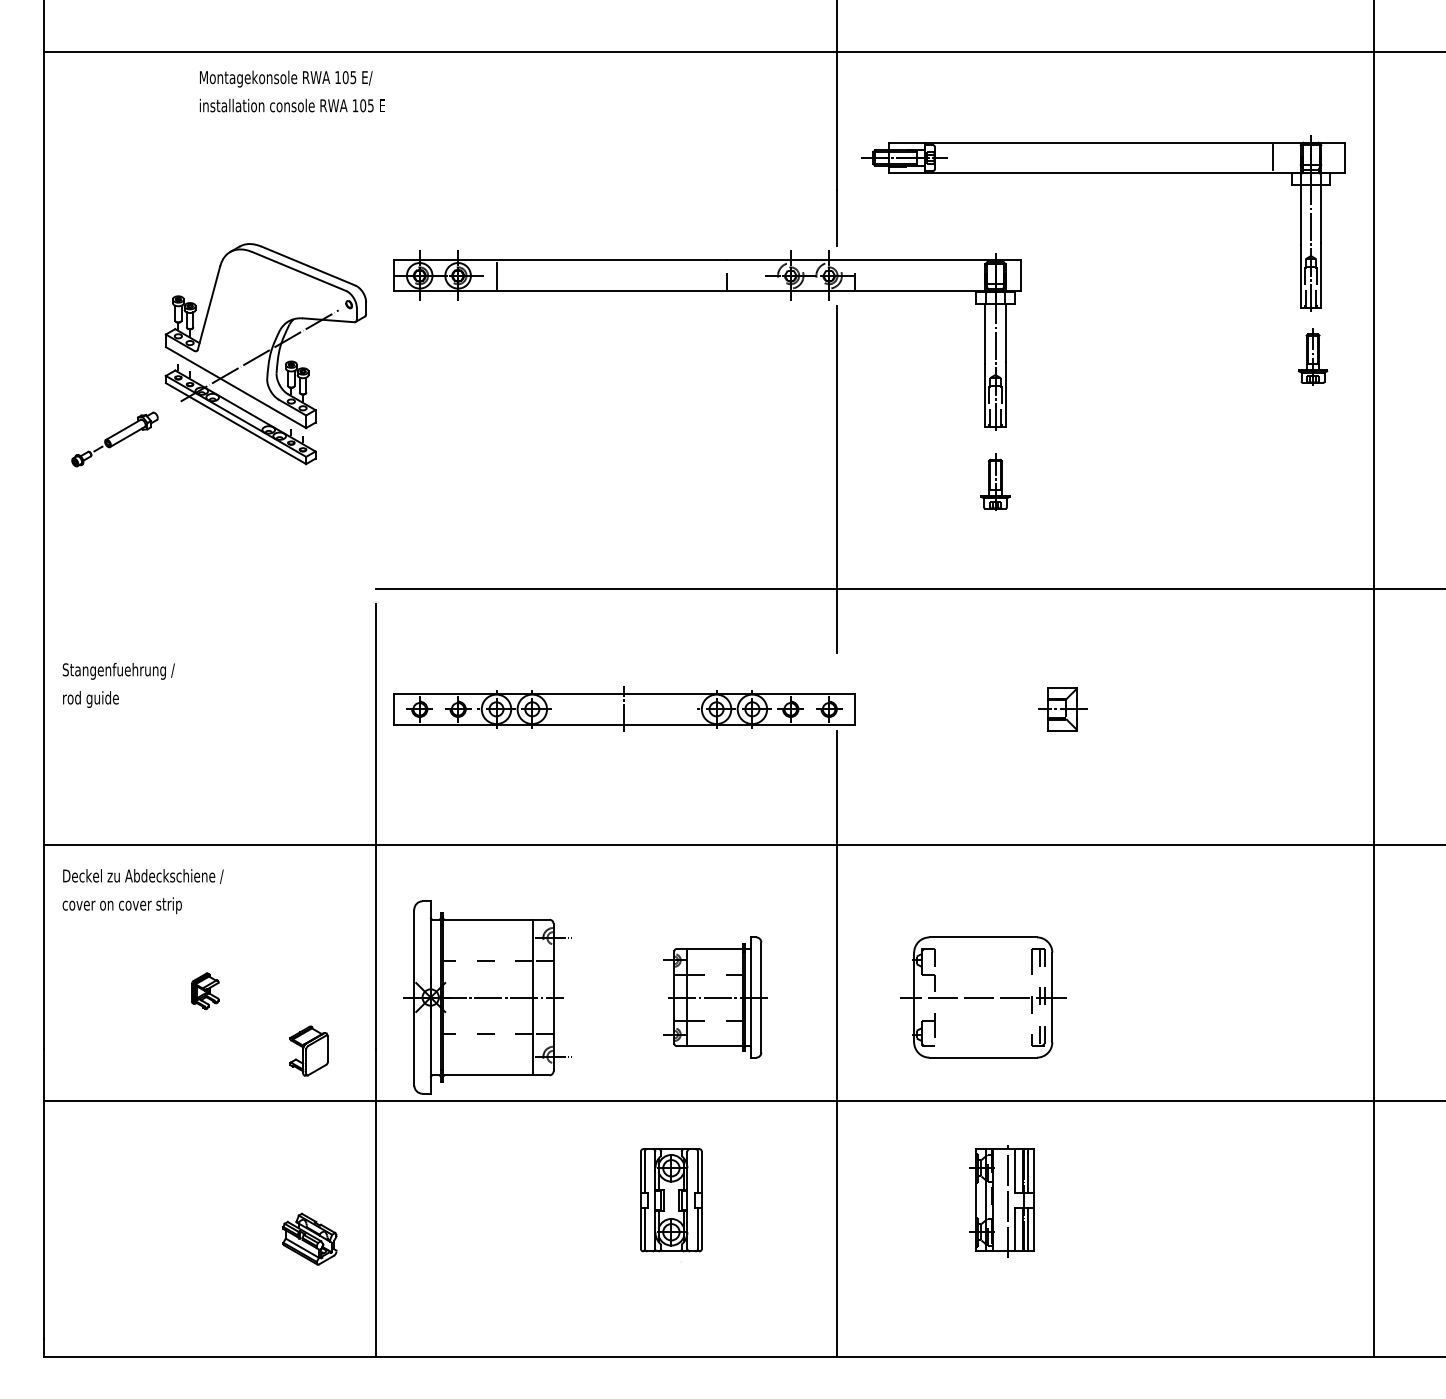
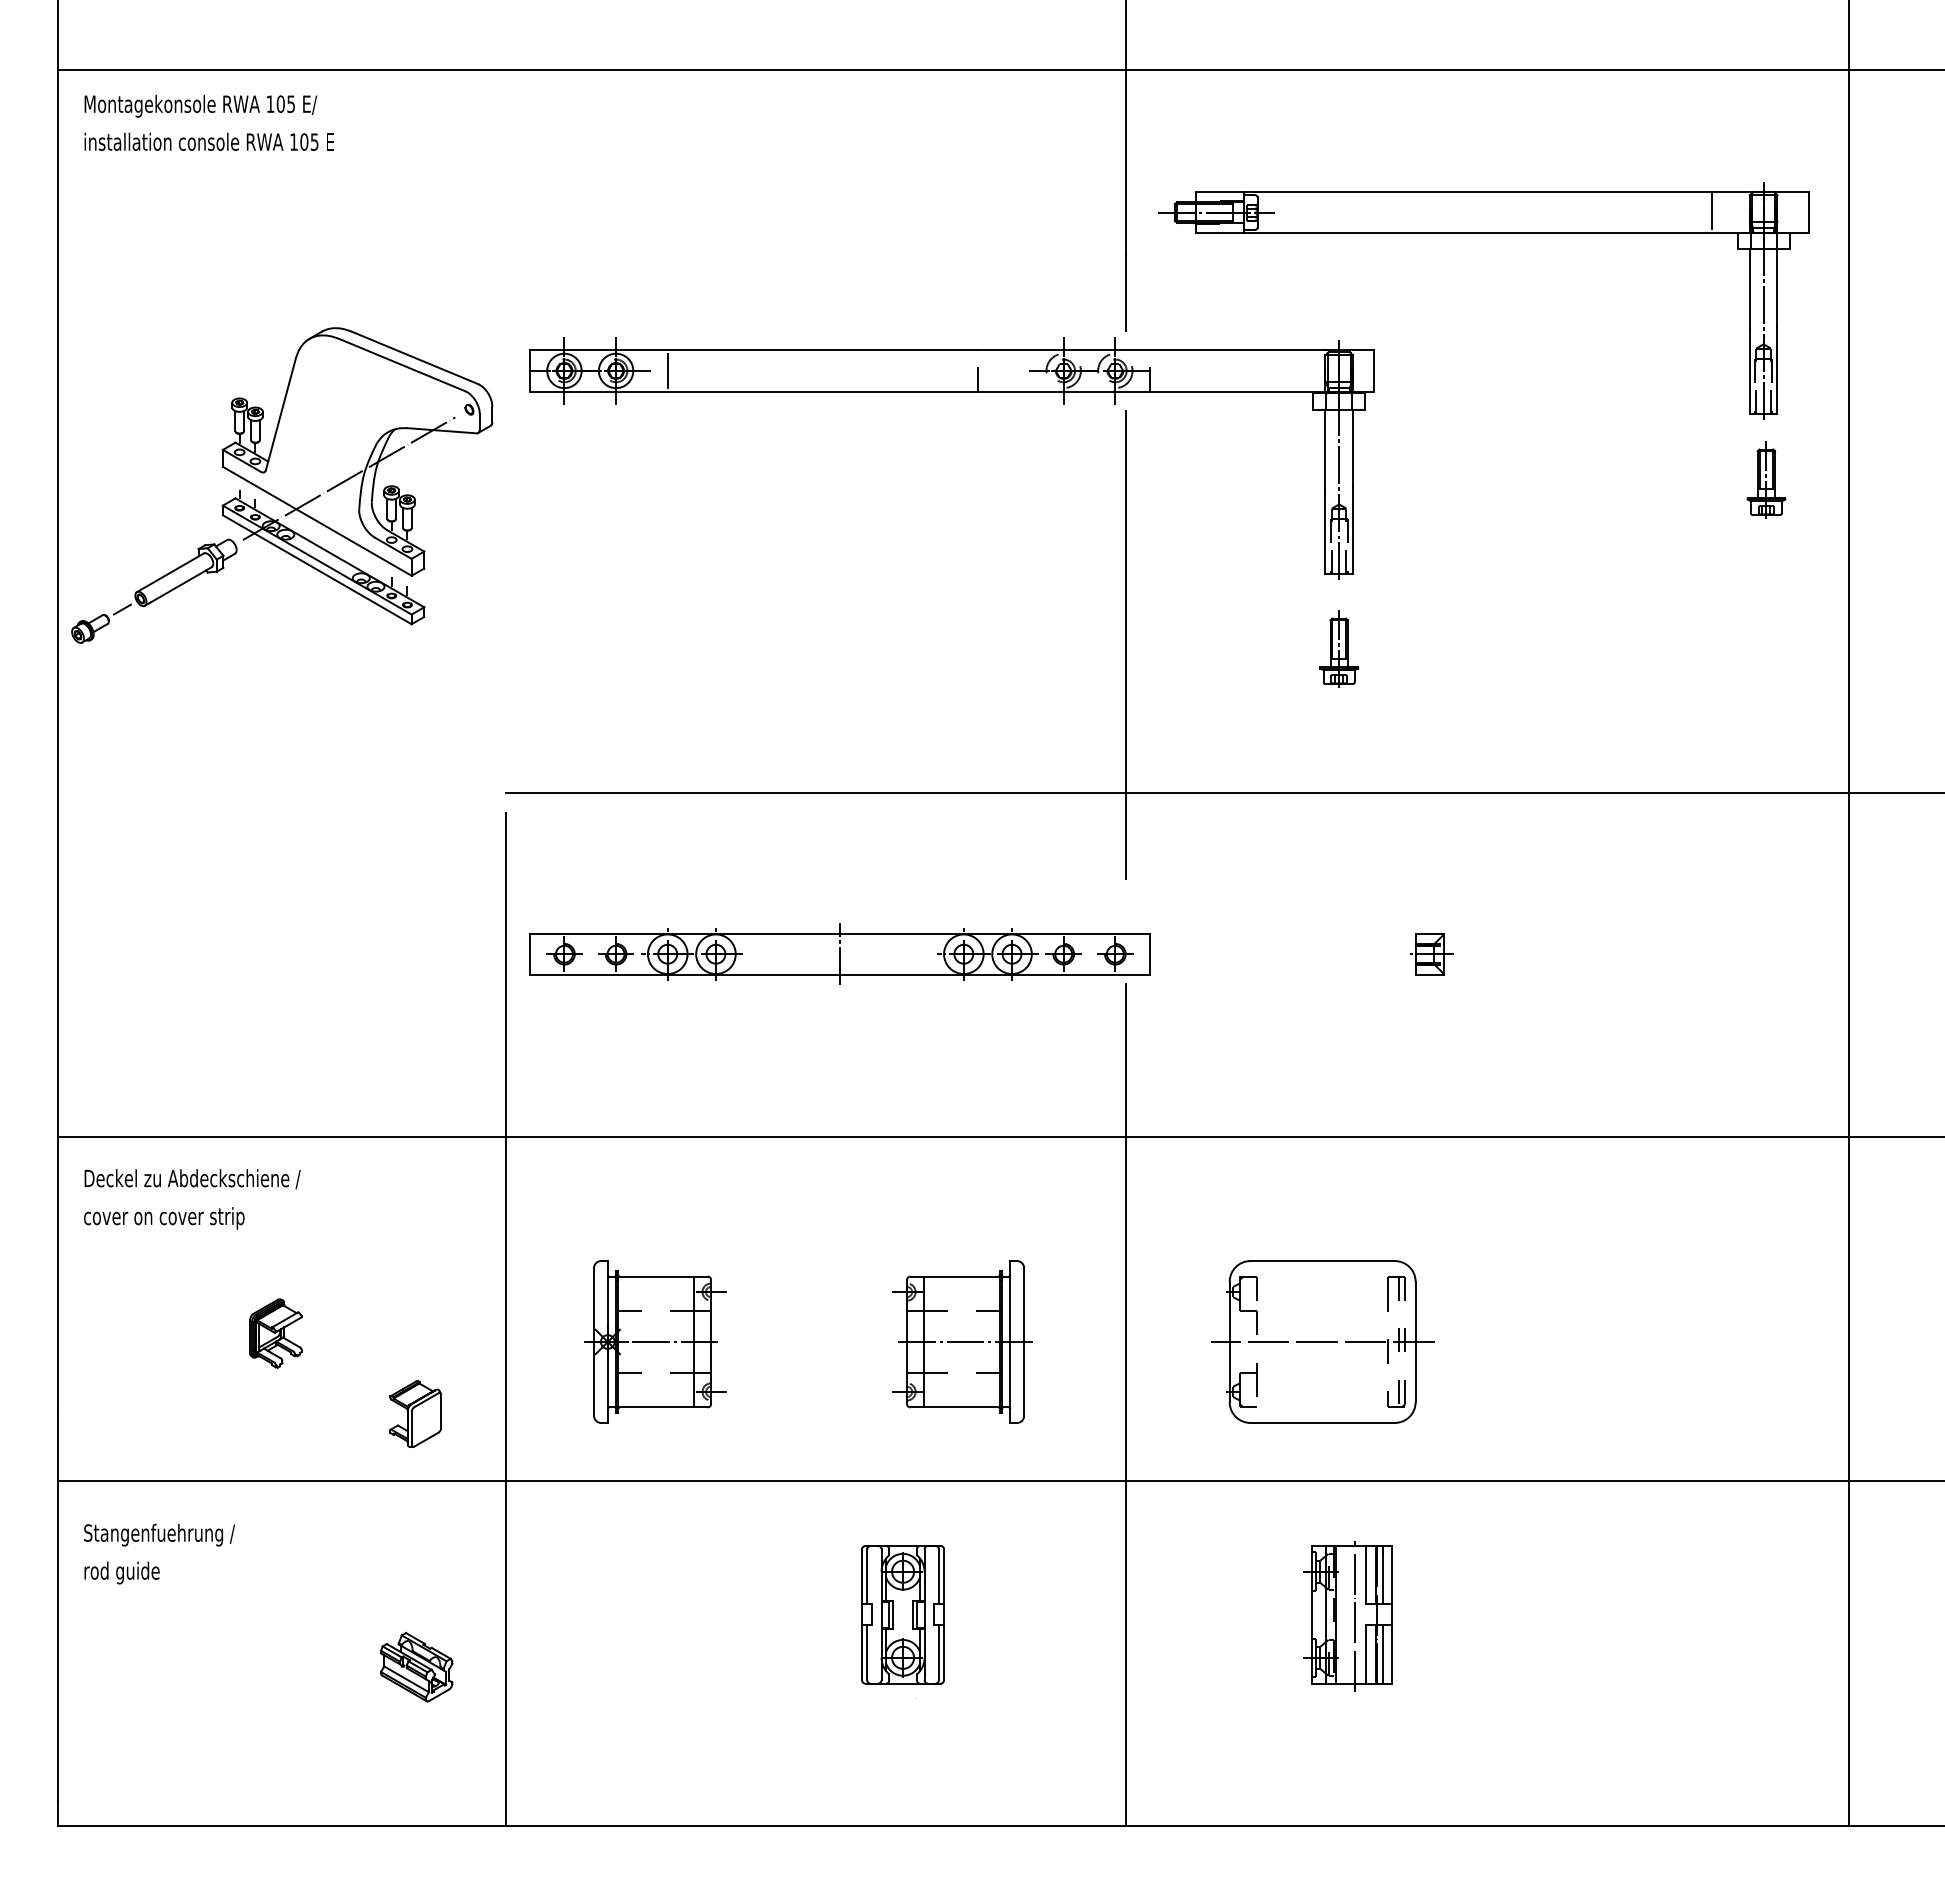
text: (291, 91) -> (208, 122), moved
part: (115, 439) -> (154, 590), size x1.43
text: (118, 685) -> (159, 1553), moved
part: (1064, 709) -> (1431, 954), size x0.71
part: (204, 991) -> (275, 1333), size x1.43
part: (487, 997) -> (655, 1341), size x0.62

